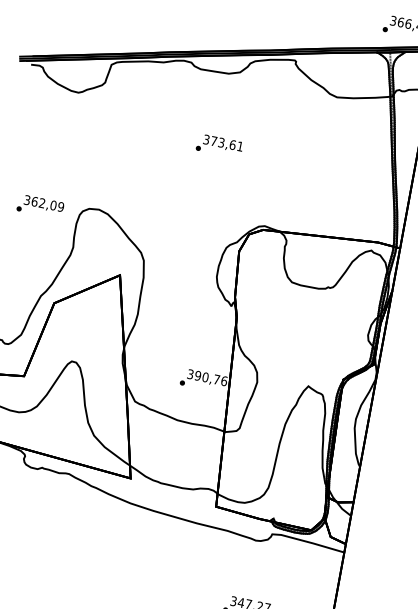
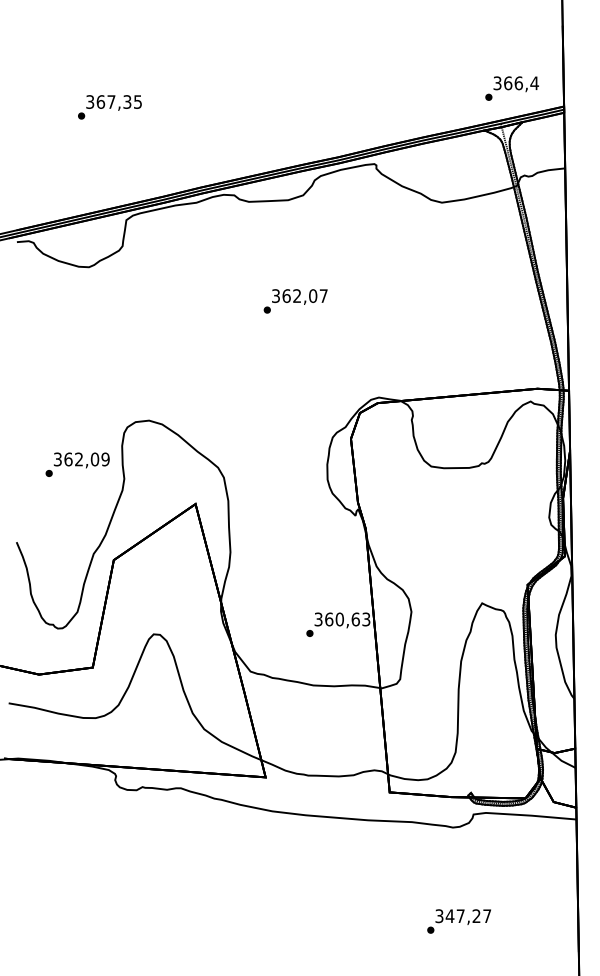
text: (226, 144) -> (304, 296), 373,61 -> 362,07
text: (40, 206) -> (77, 464), moved
text: (210, 378) -> (347, 619), 390,76 -> 360,63

